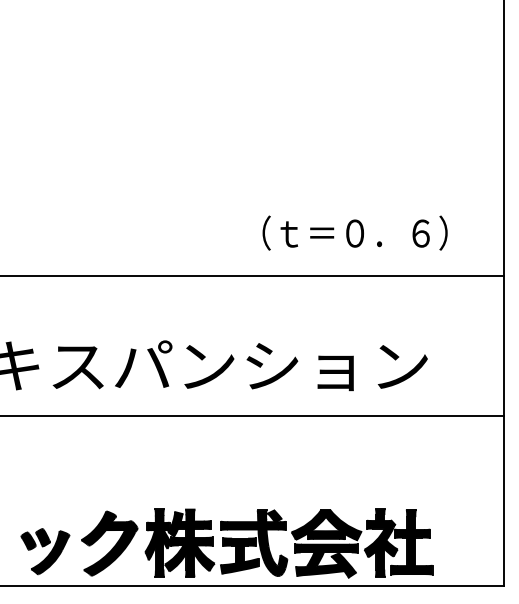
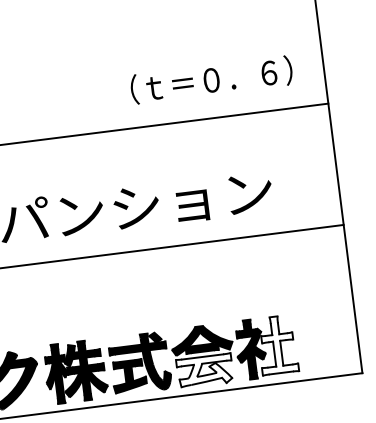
text: (354, 232) -> (211, 79), moved
fill: (411, 541) -> (277, 344), removed
fill: (325, 560) -> (204, 370), removed

